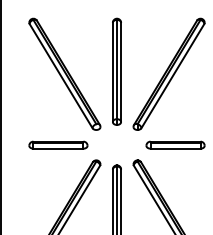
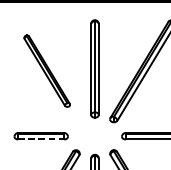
part: (64, 73) -> (46, 70), size x0.7
line: (58, 148) -> (41, 139), solid -> dashed

